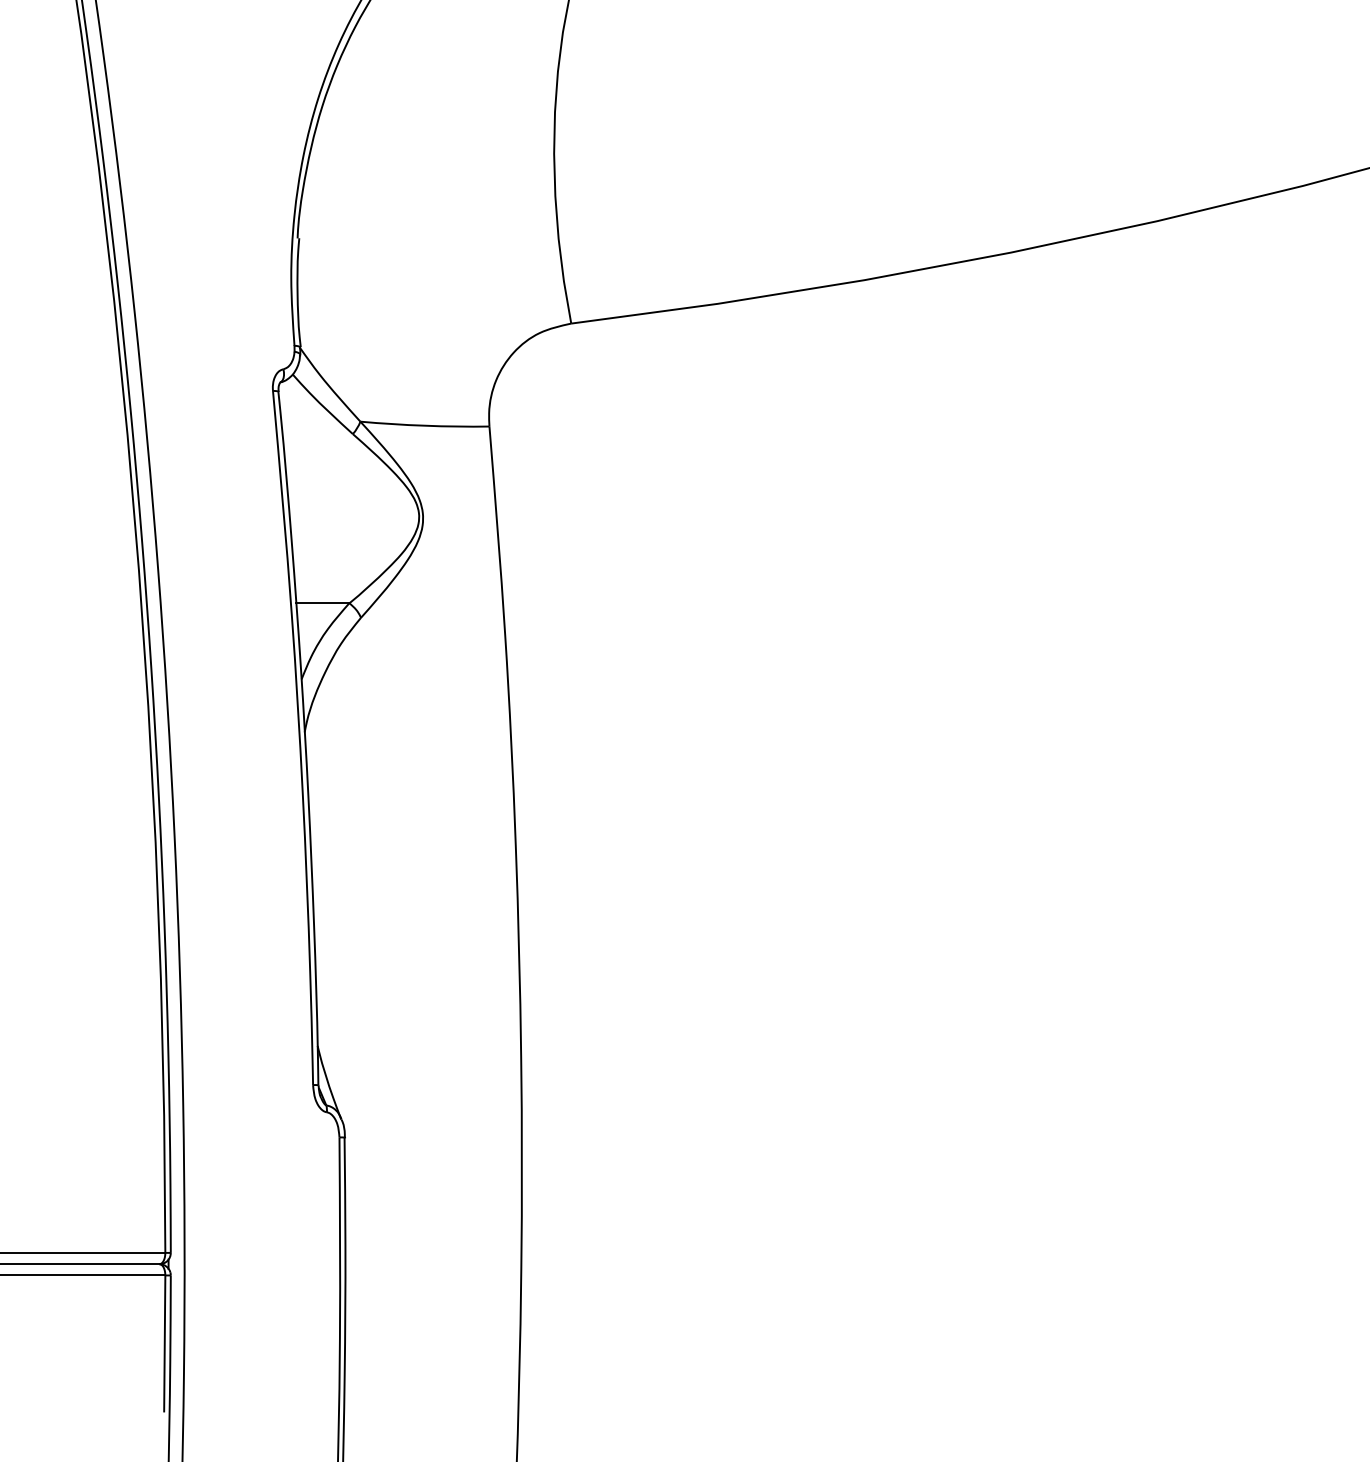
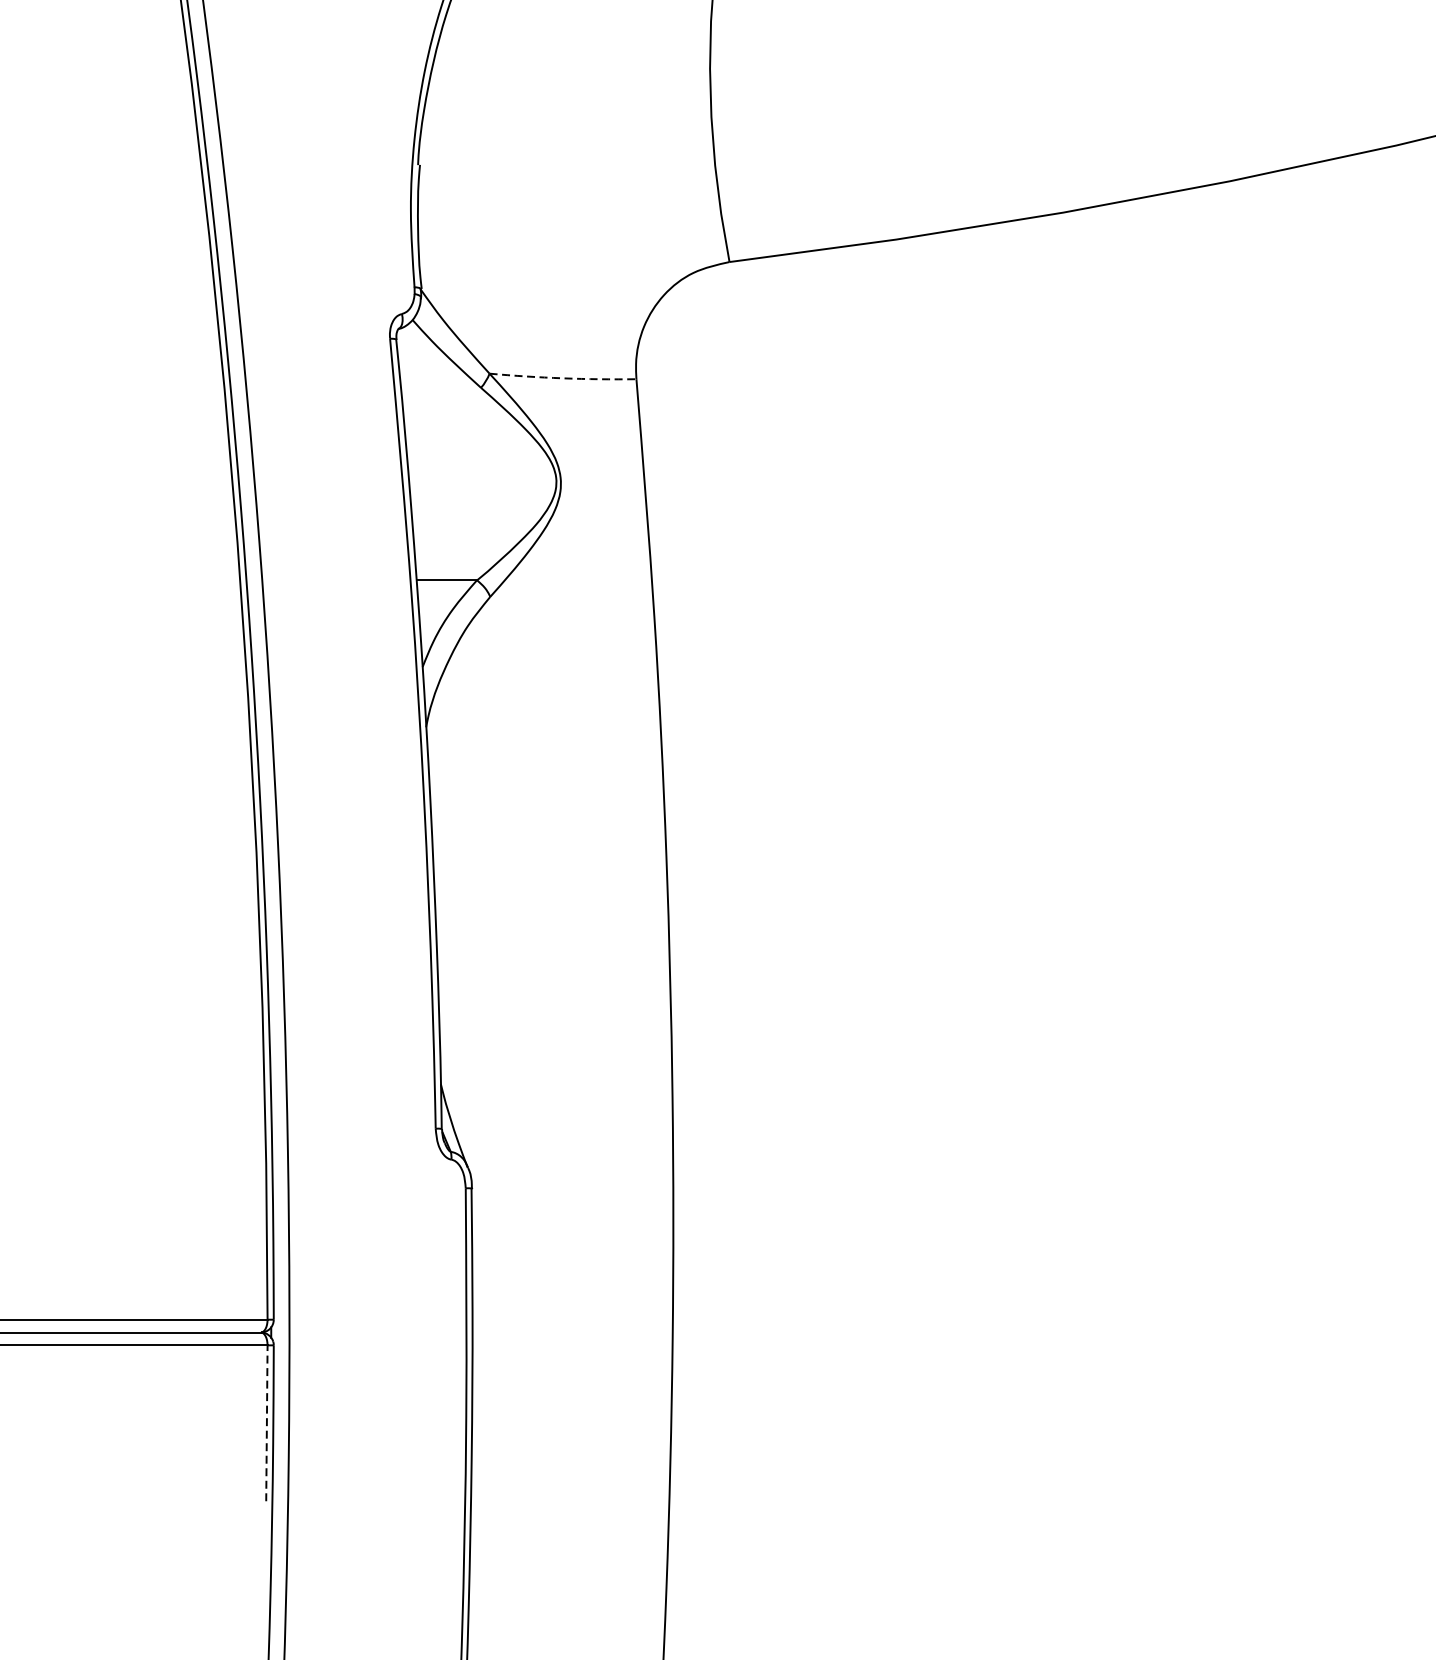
arc: (424, 425) -> (562, 378), solid -> dashed
line: (164, 1343) -> (266, 1422), solid -> dashed

